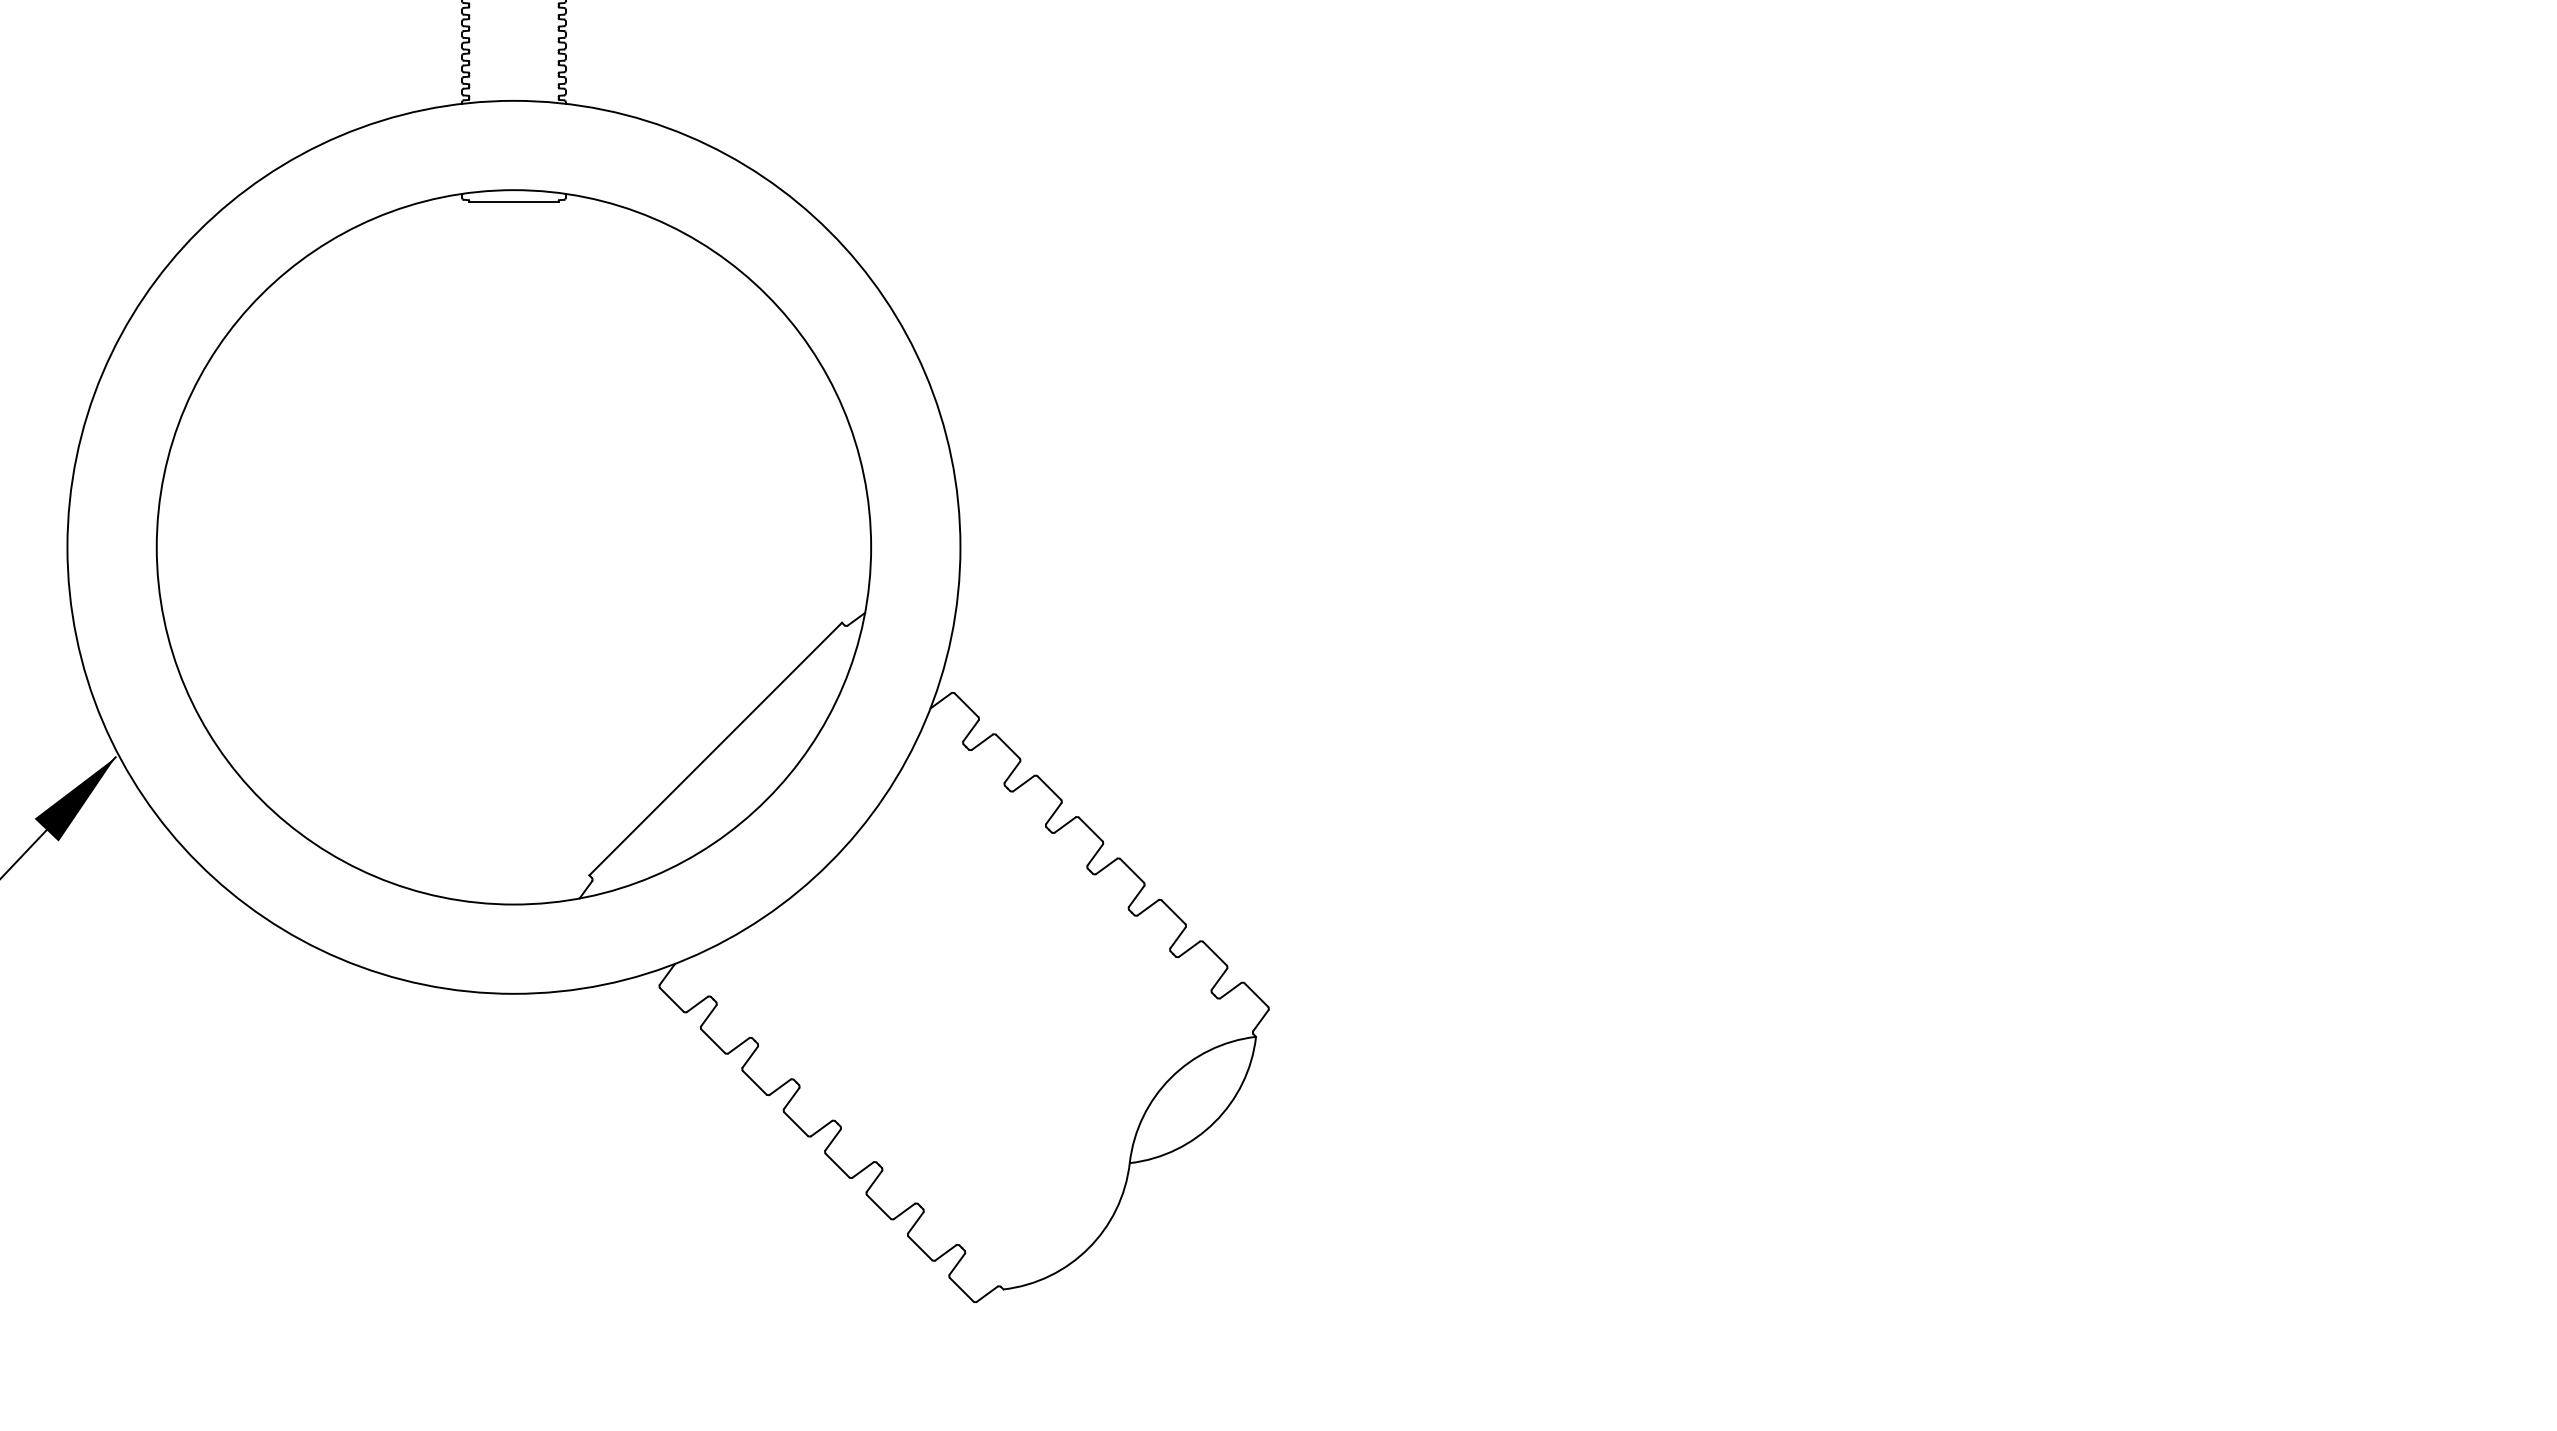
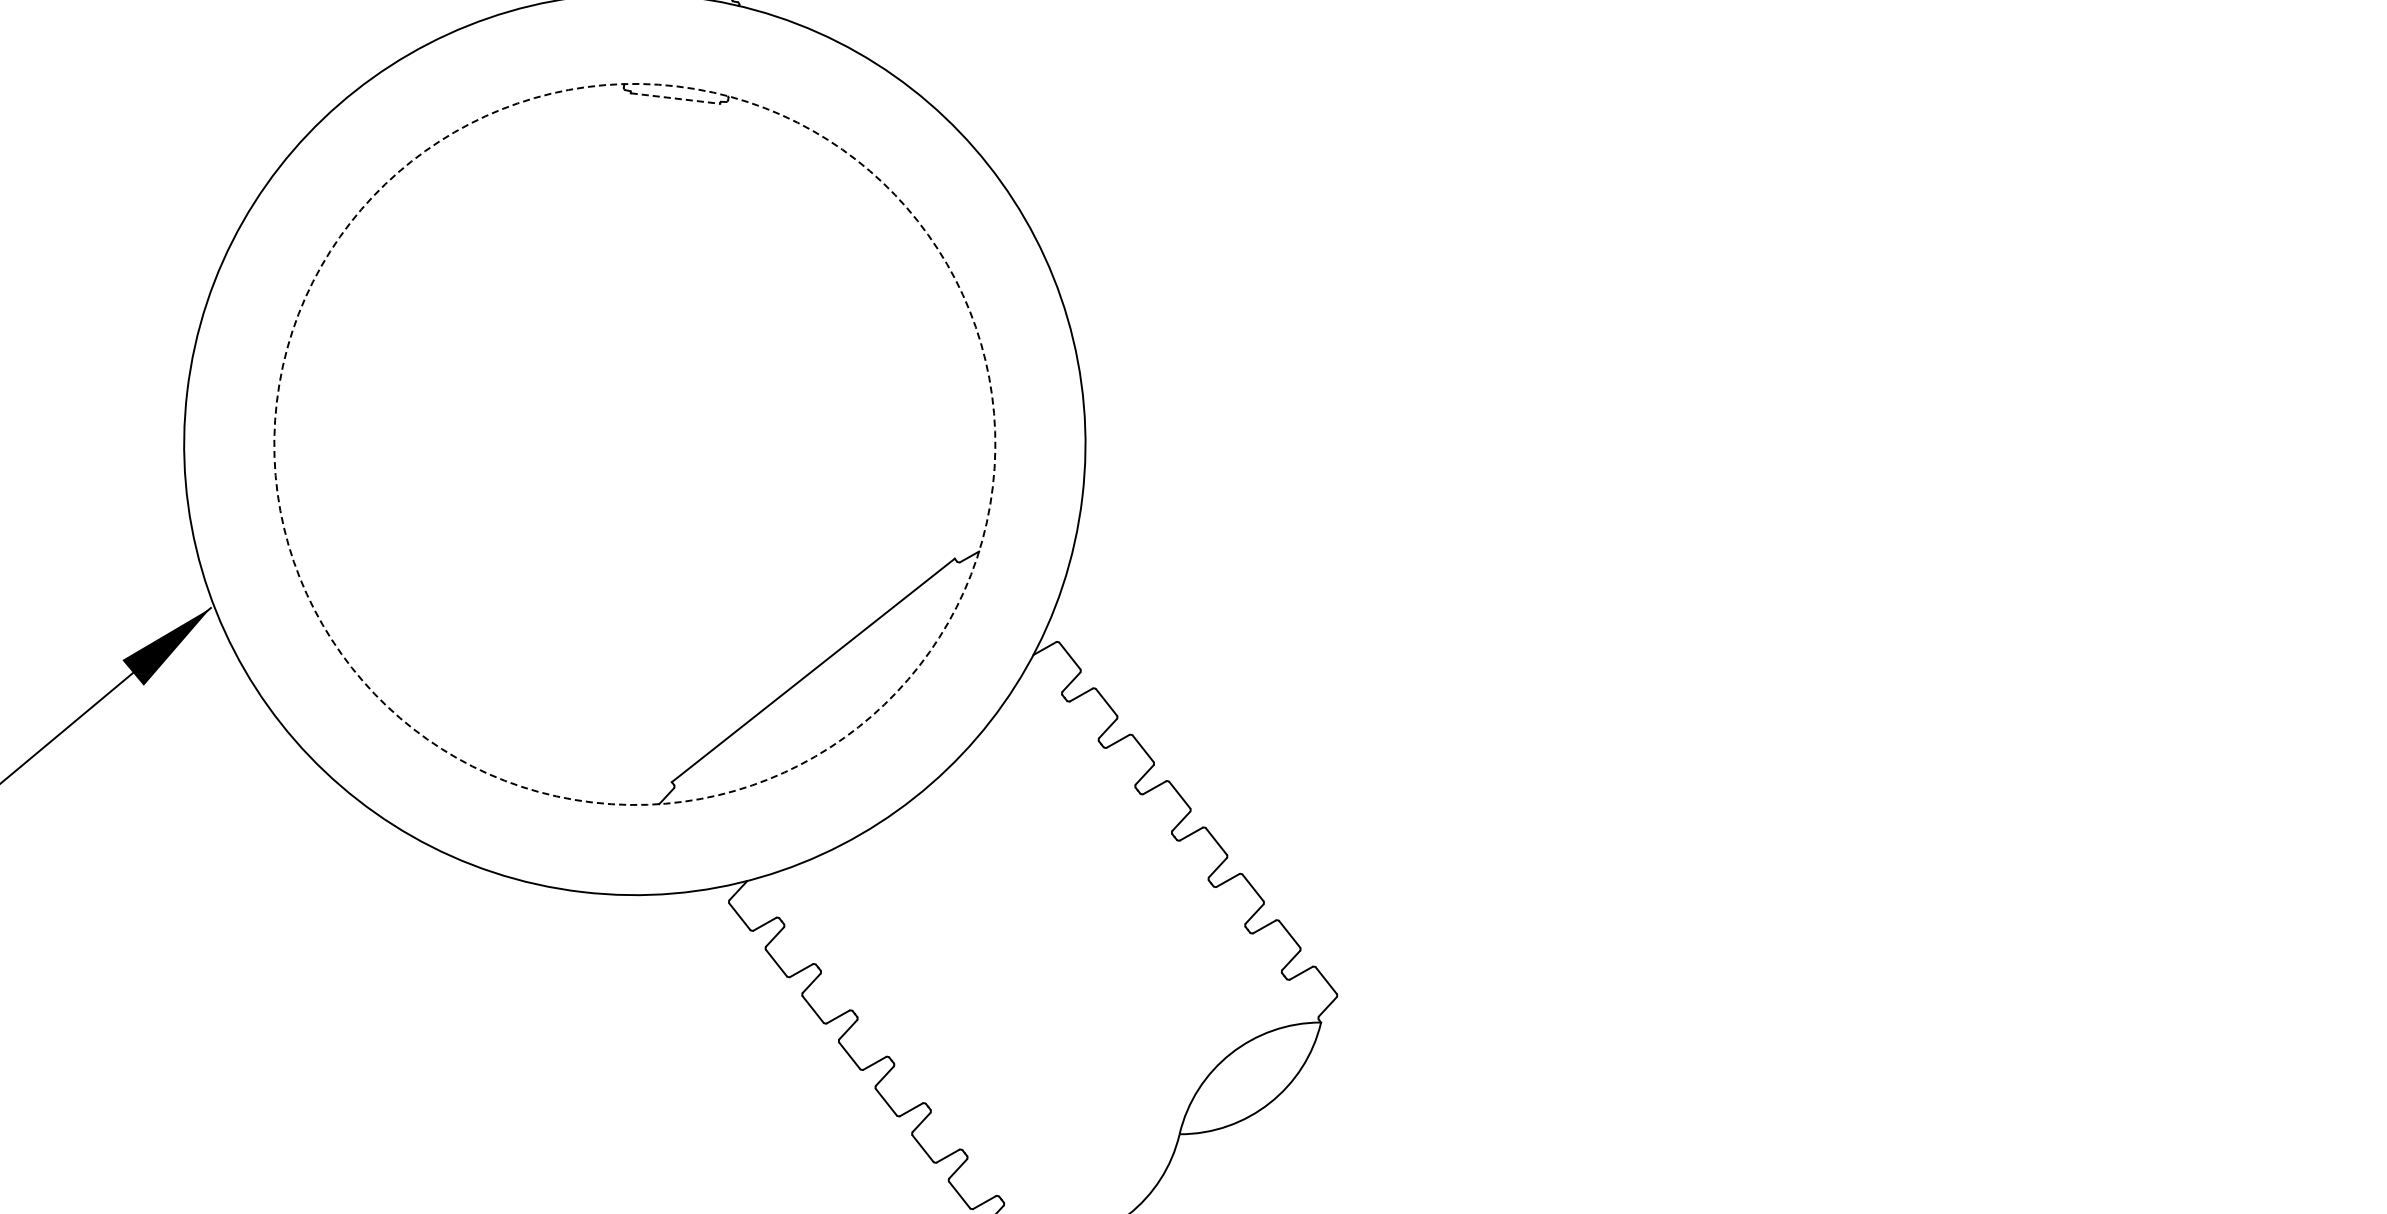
line: (513, 202) -> (674, 98), solid -> dashed
circle: (513, 547) -> (634, 444), solid -> dashed

